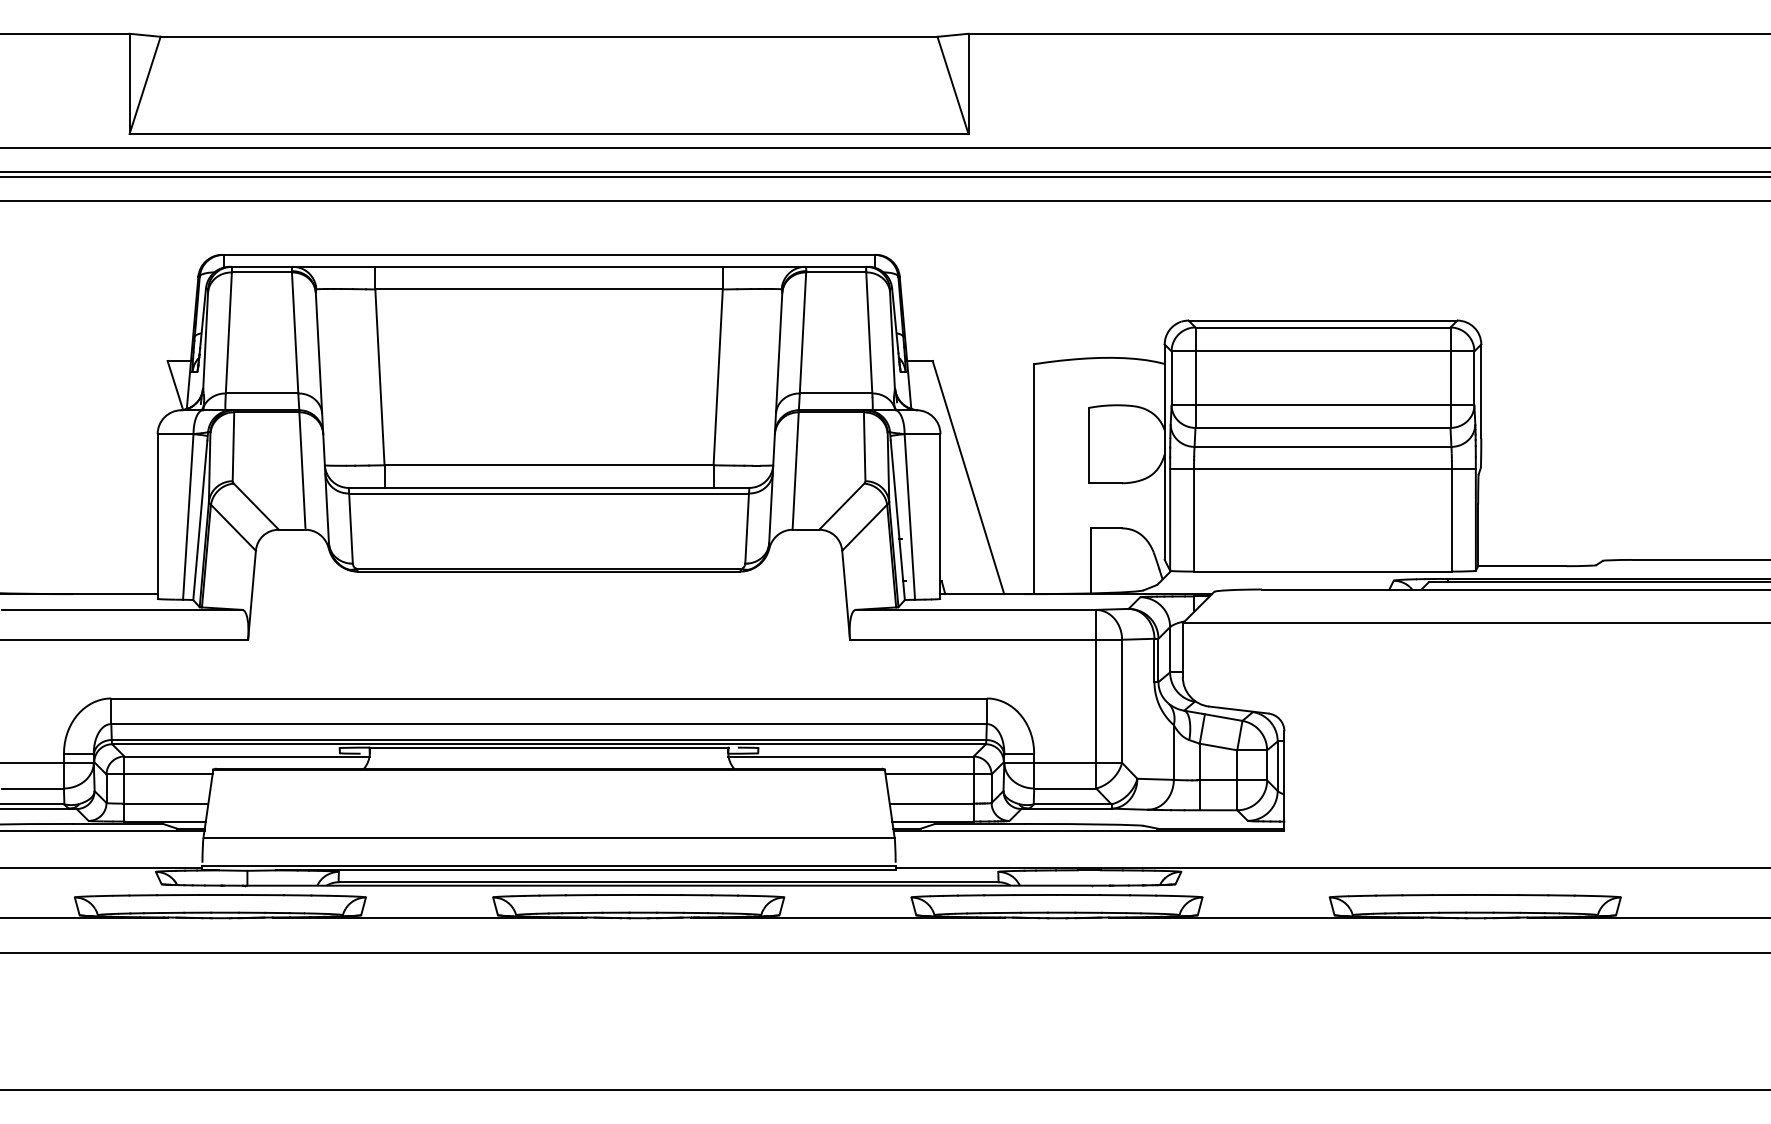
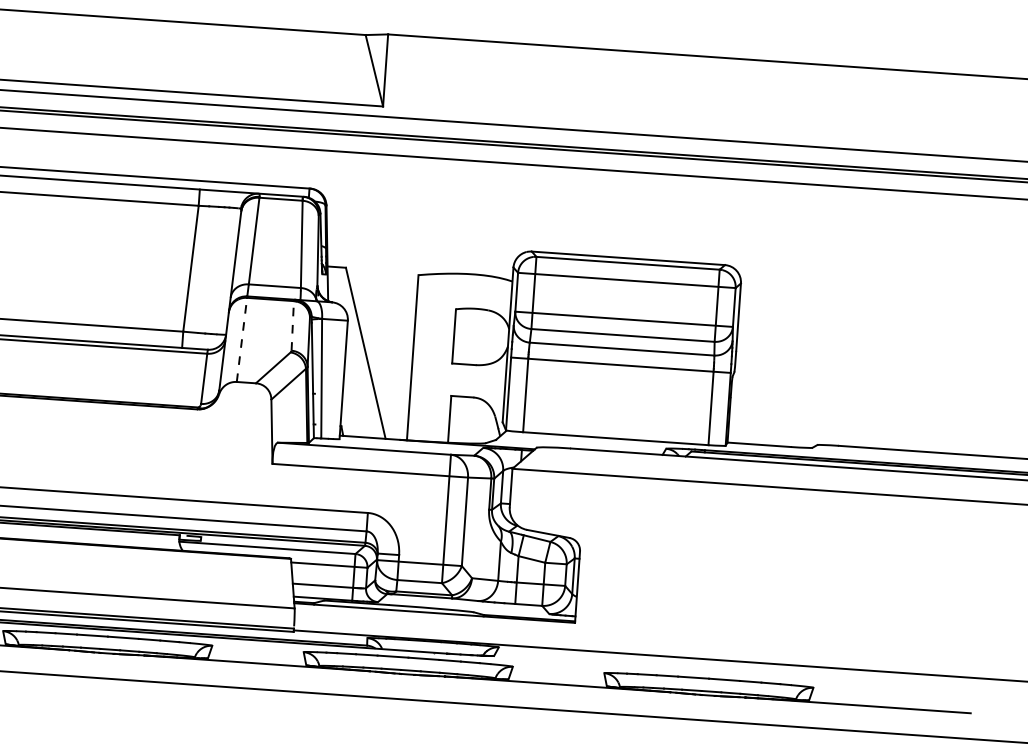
line: (864, 446) -> (292, 325), solid -> dashed
line: (795, 471) -> (241, 340), solid -> dashed

